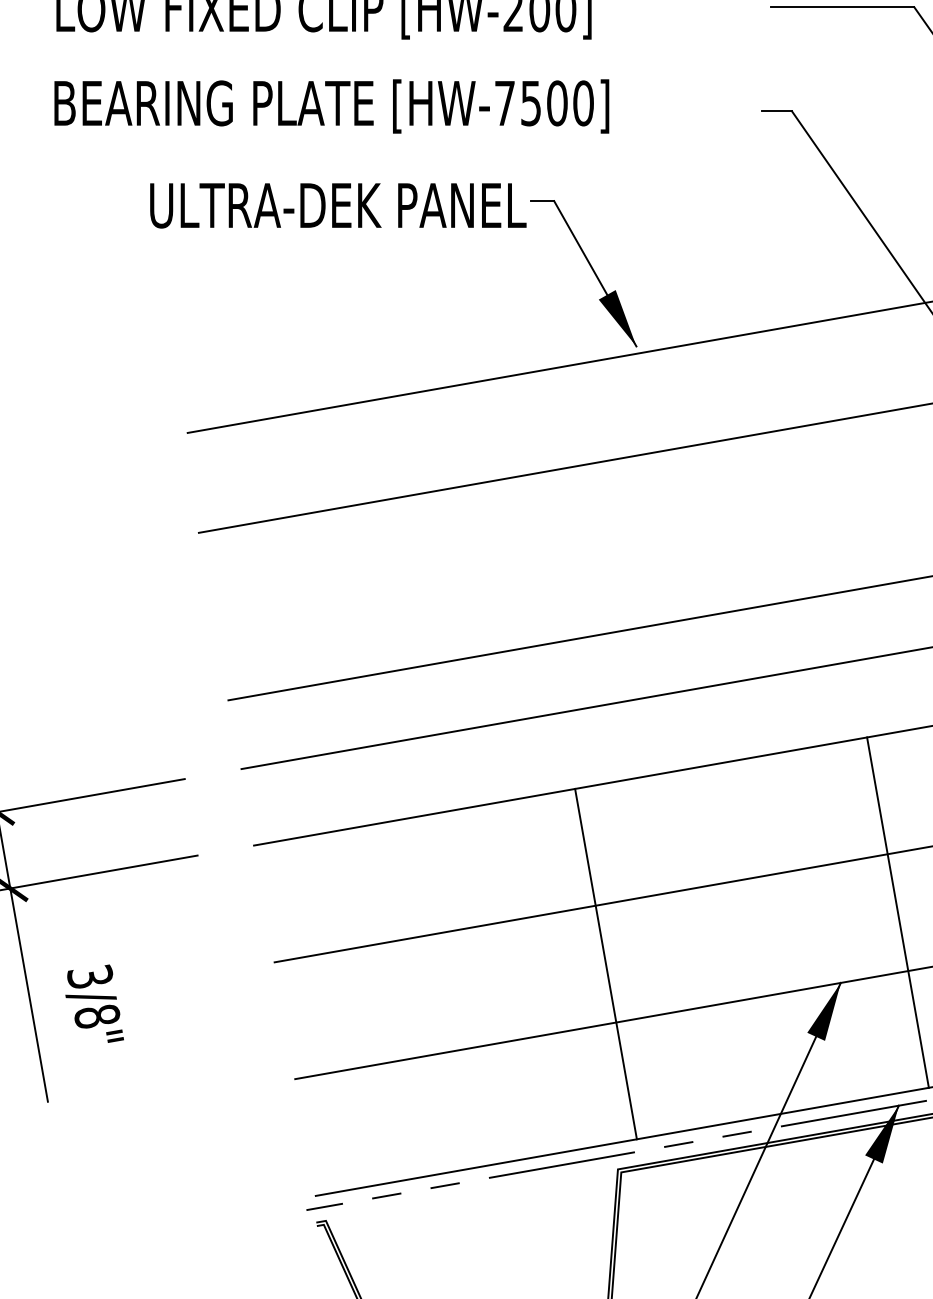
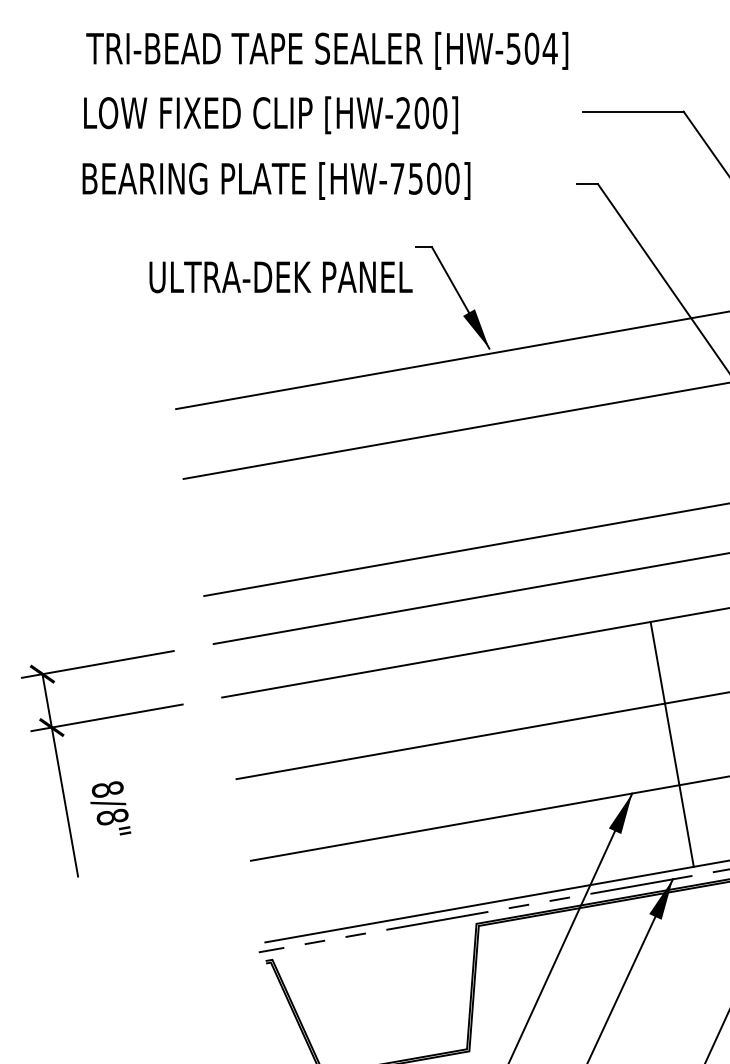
text: (337, 205) -> (280, 277), moved
line: (605, 962) -> (467, 779), removed
text: (89, 975) -> (107, 788), 3/8" -> 8/8"

